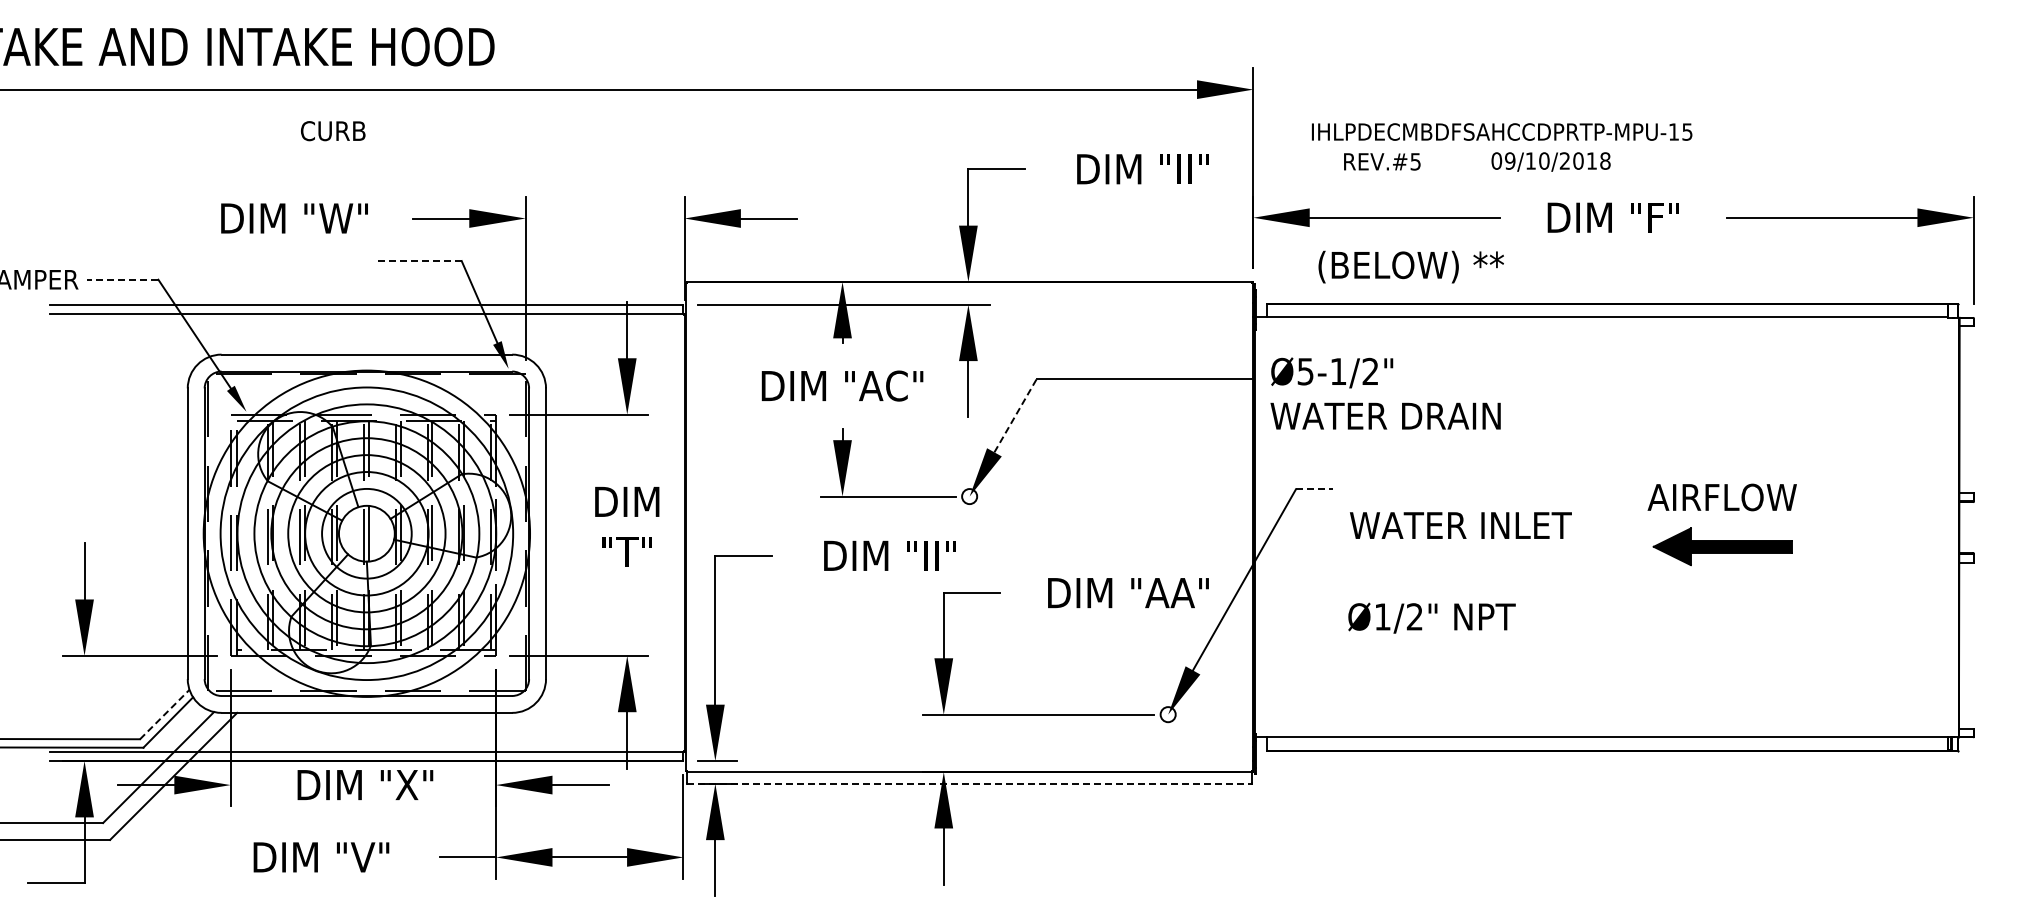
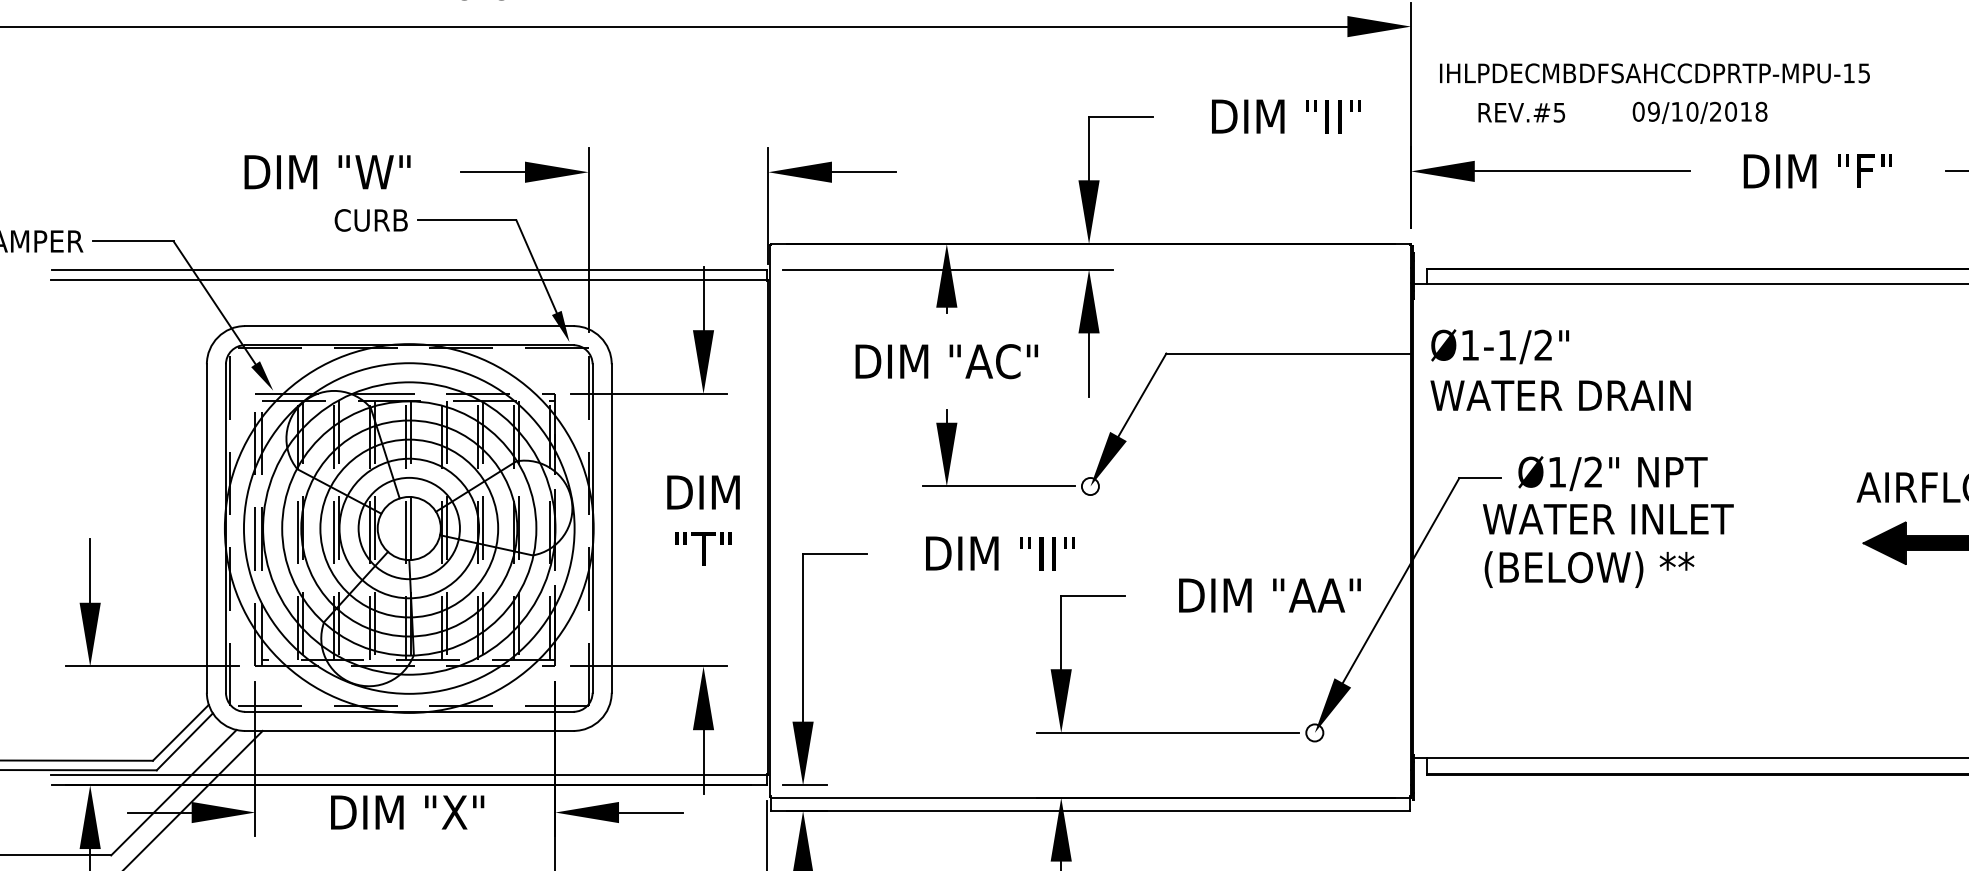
text: (333, 131) -> (371, 220), moved
text: (1502, 131) -> (1655, 72), moved
text: (1382, 161) -> (1521, 112), moved
text: (1550, 161) -> (1699, 112), moved
line: (417, 261) -> (466, 220), dashed -> solid
text: (1410, 266) -> (1588, 568), moved
line: (122, 279) -> (133, 241), dashed -> solid
text: (1305, 371) -> (1470, 345), Ø5-1/2" -> Ø1-1/2"
line: (1015, 415) -> (1142, 394), dashed -> solid
line: (1314, 489) -> (1480, 478), dashed -> solid
text: (1460, 525) -> (1607, 519), moved
text: (1431, 617) -> (1612, 472), moved
line: (164, 714) -> (180, 732), dashed -> solid
line: (970, 783) -> (1091, 810), dashed -> solid

